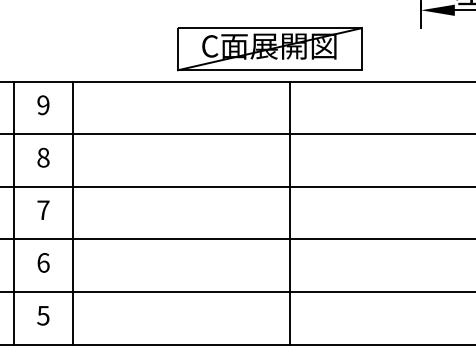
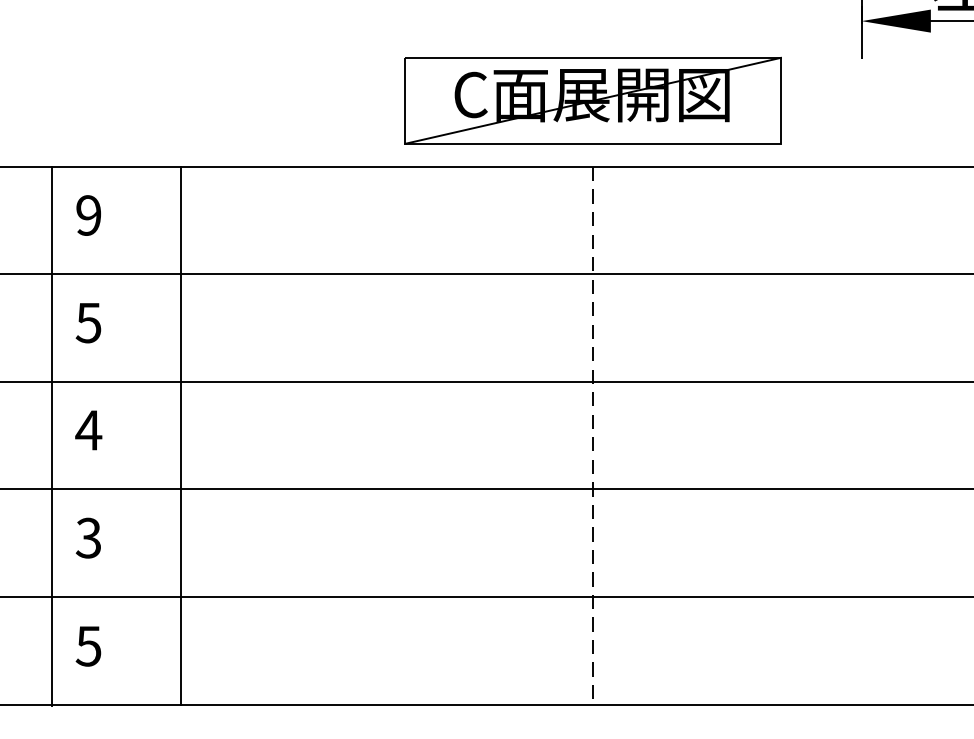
part: (269, 49) -> (592, 101), moved
text: (43, 157) -> (88, 322), 8 -> 5
text: (42, 209) -> (86, 428), 7 -> 4
line: (14, 212) -> (52, 434), moved
line: (72, 212) -> (181, 434), moved
line: (289, 213) -> (592, 437), solid -> dashed
text: (43, 262) -> (88, 537), 6 -> 3

